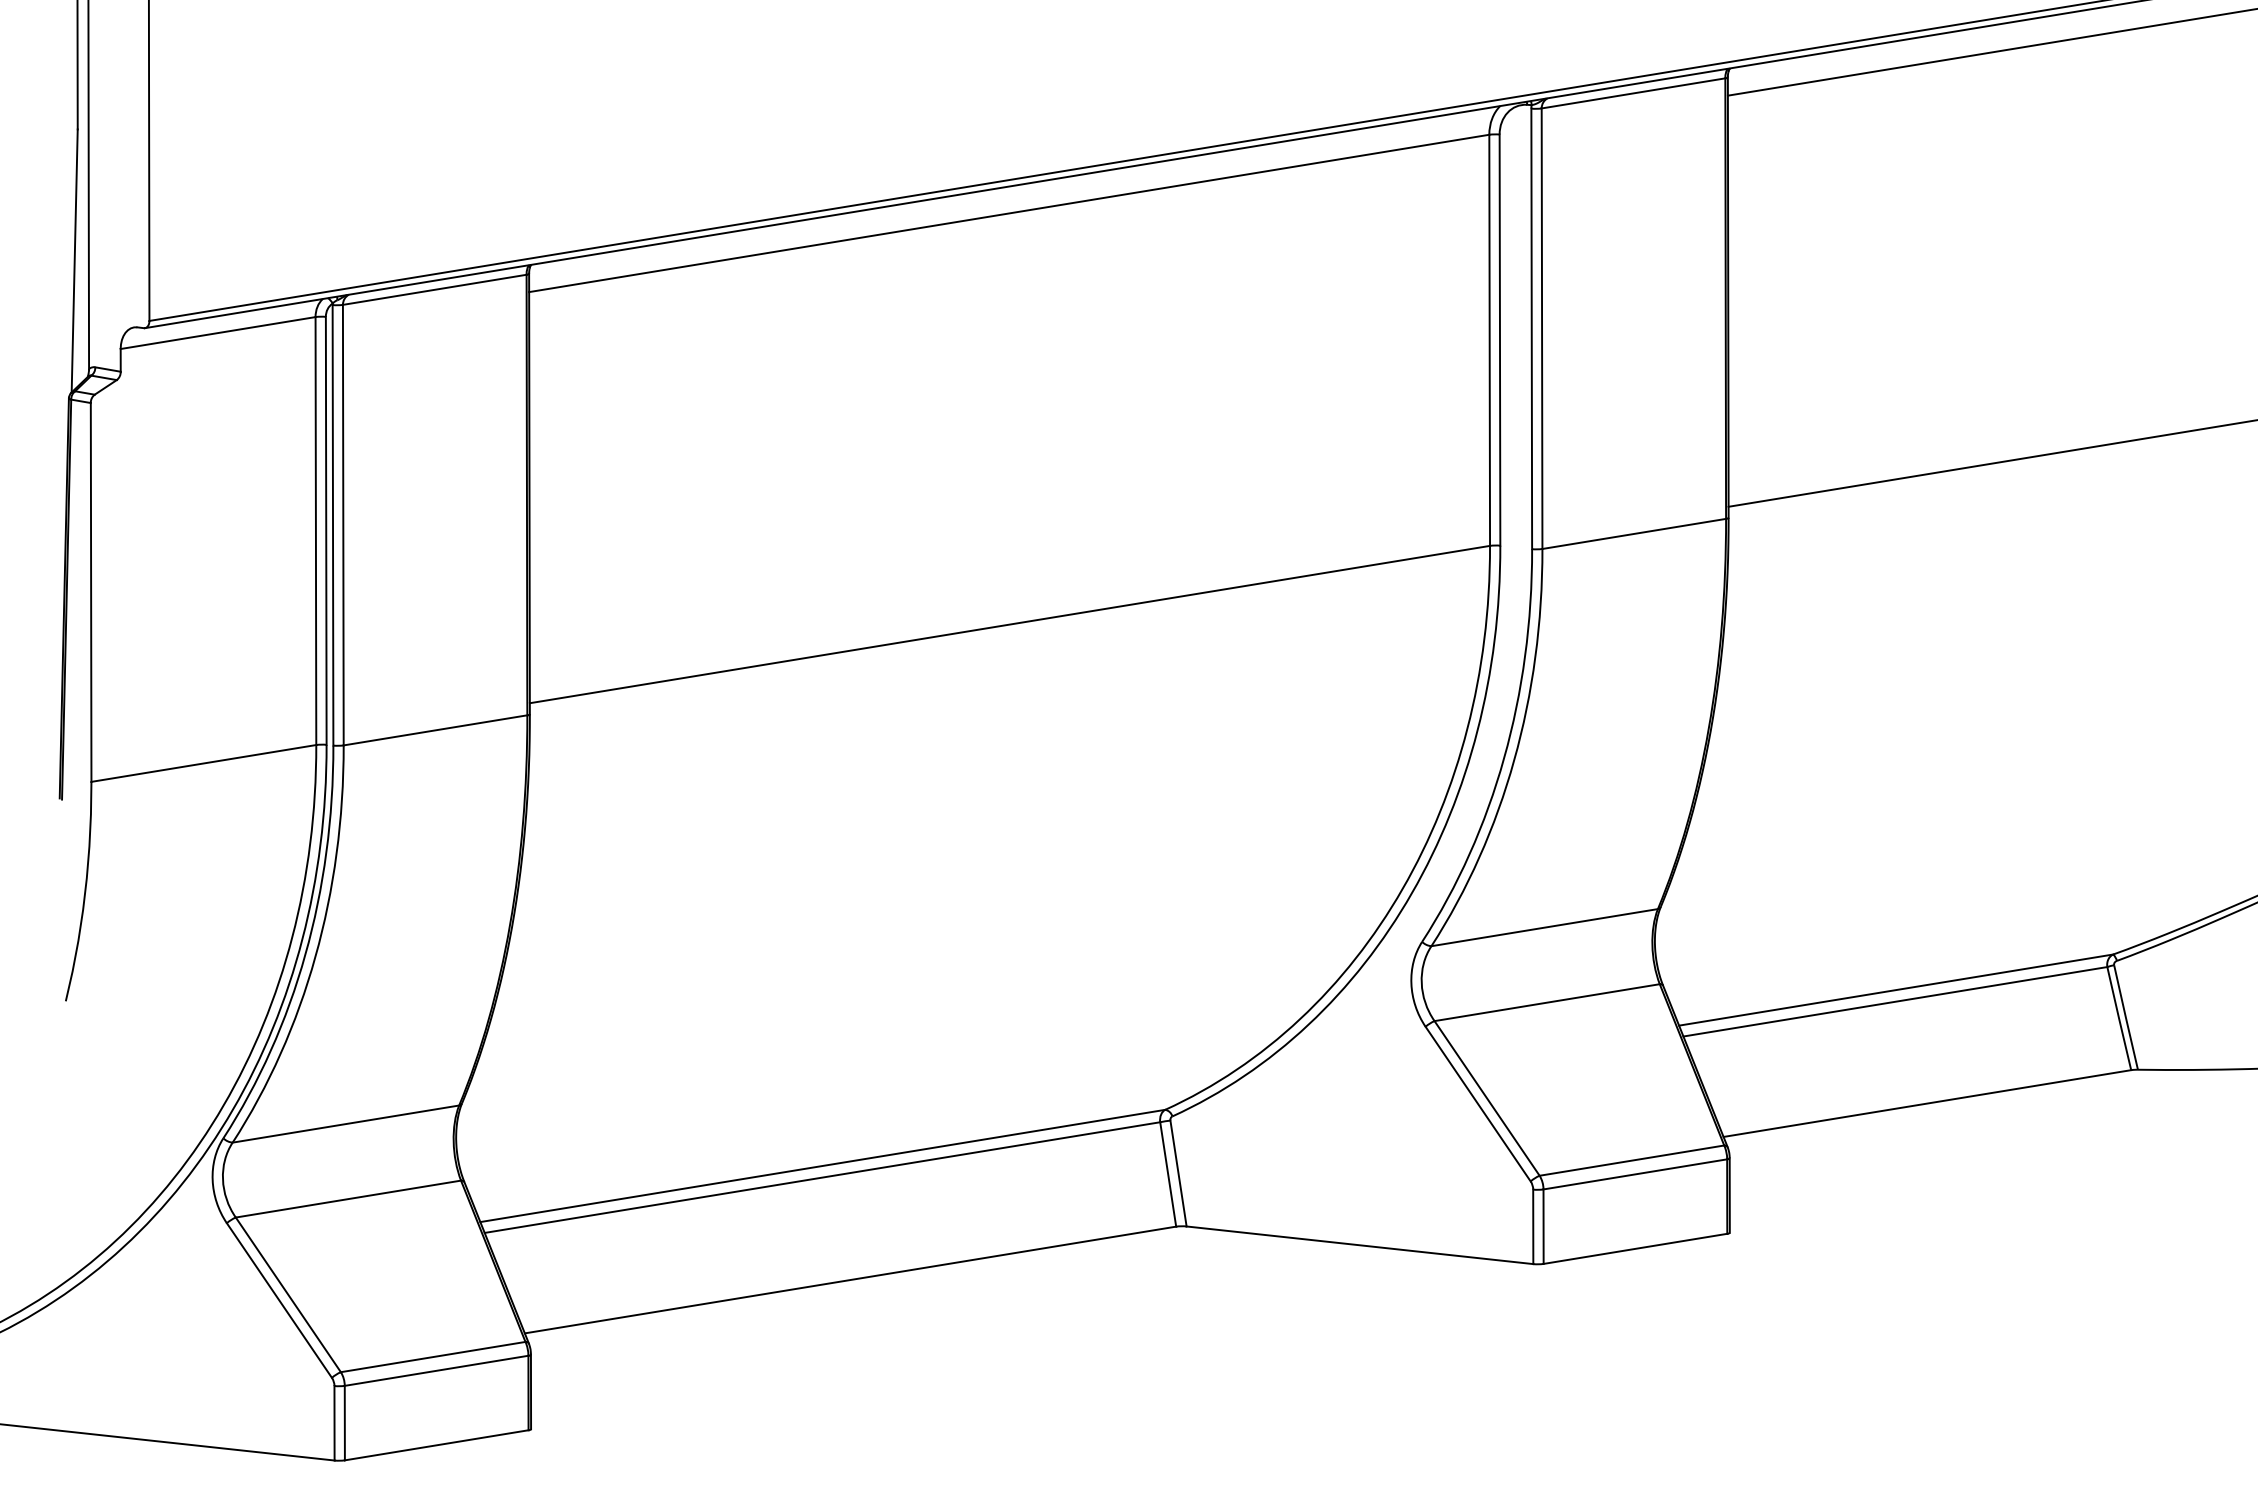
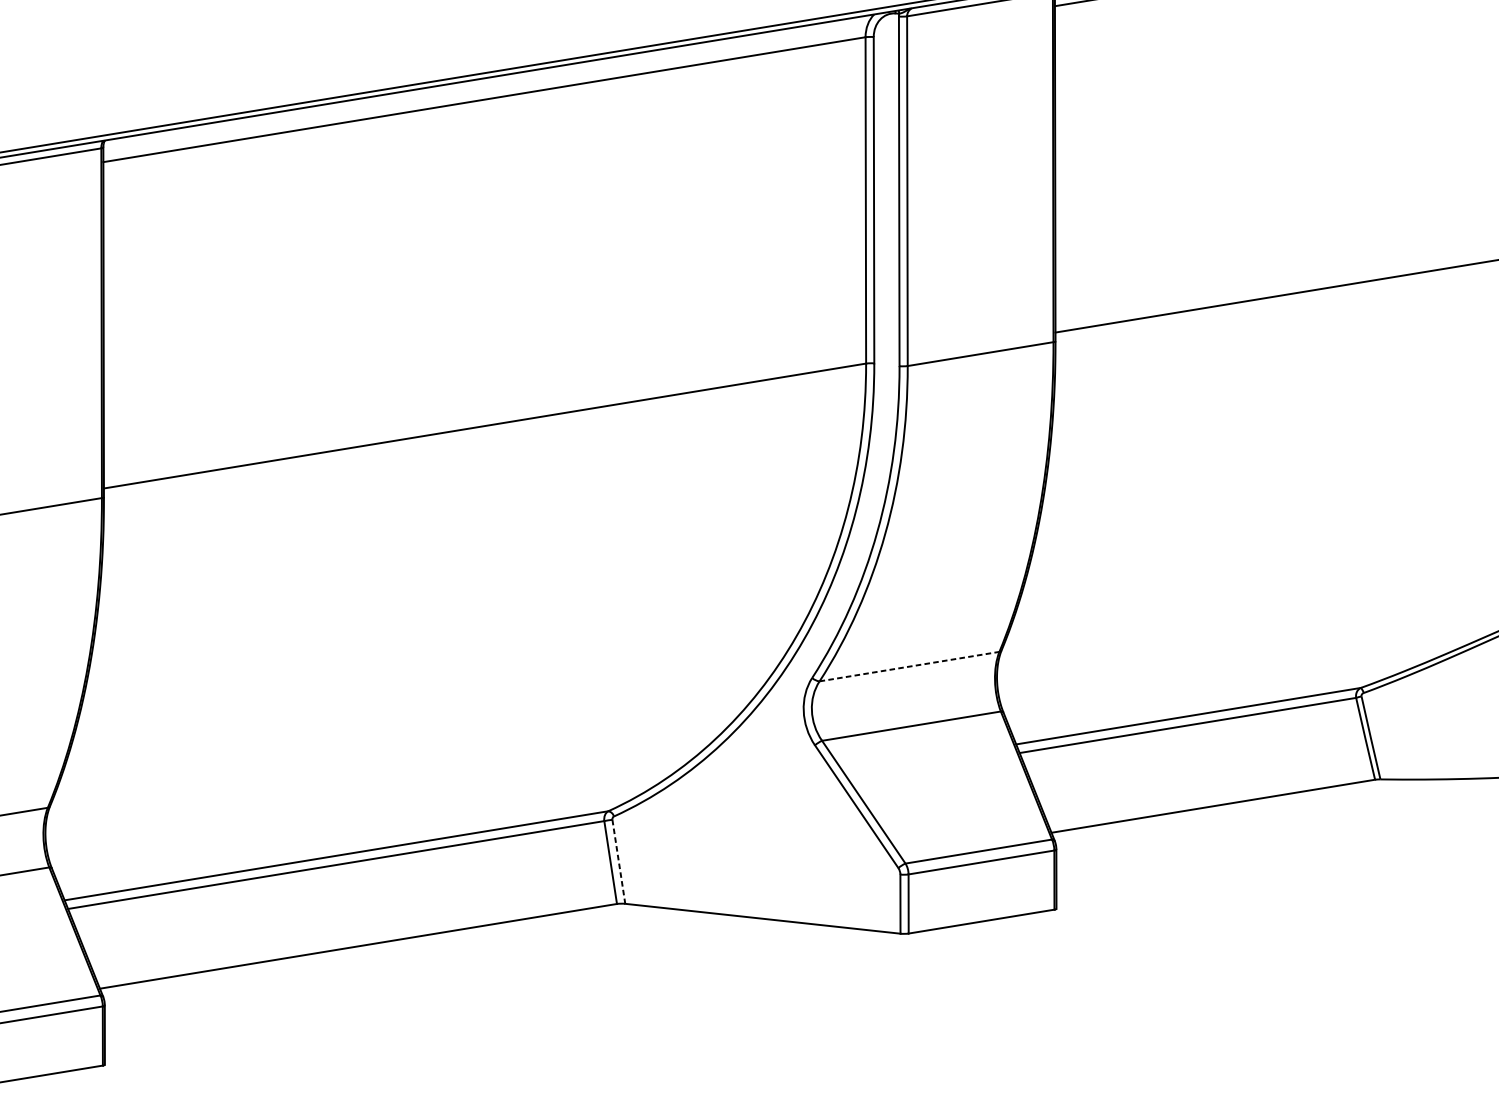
line: (1544, 927) -> (909, 666), solid -> dashed
line: (1178, 1173) -> (618, 861), solid -> dashed

